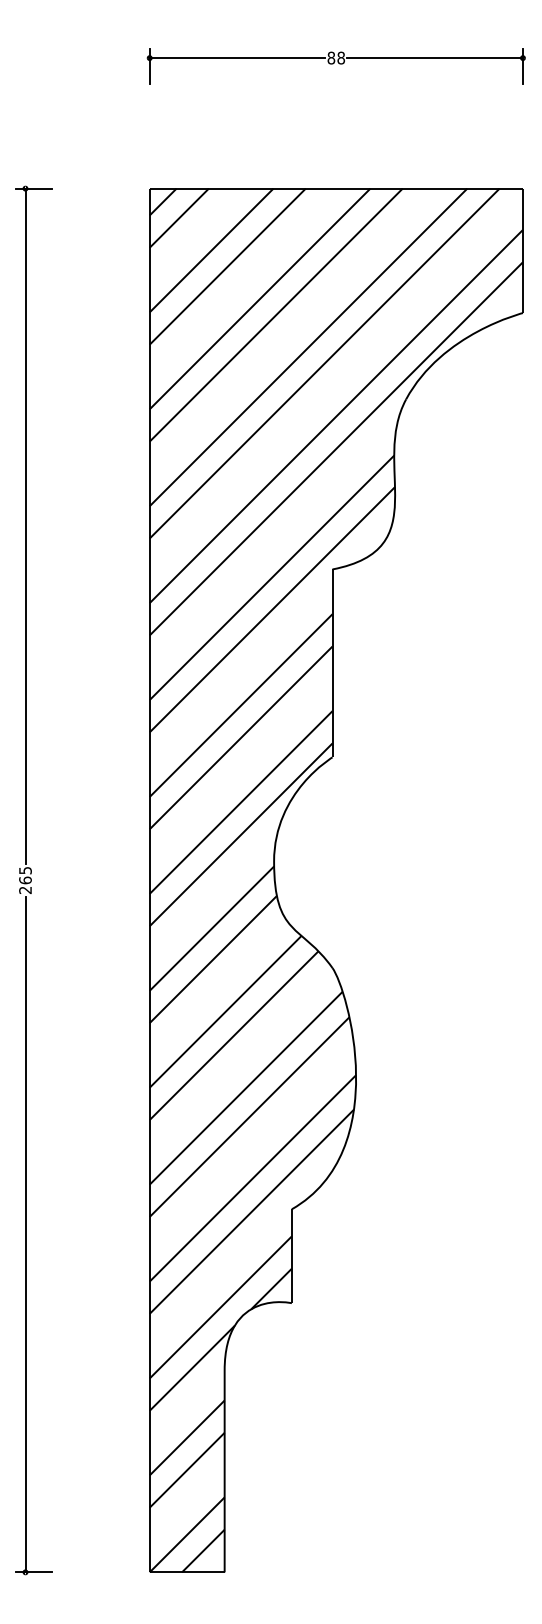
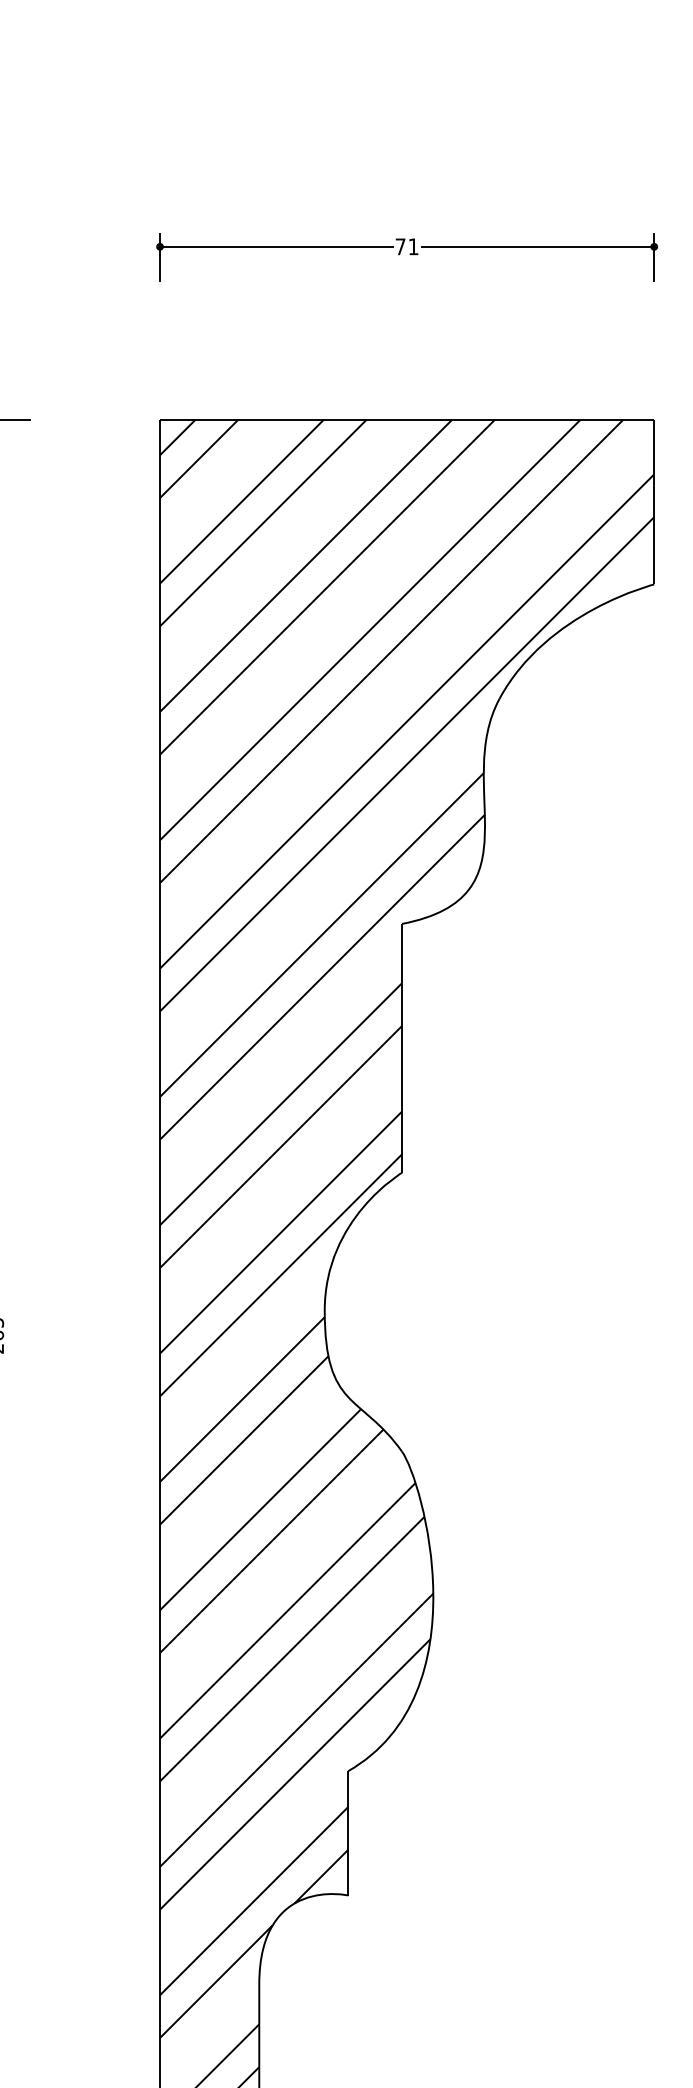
text: (335, 57) -> (406, 246), 88 -> 71

